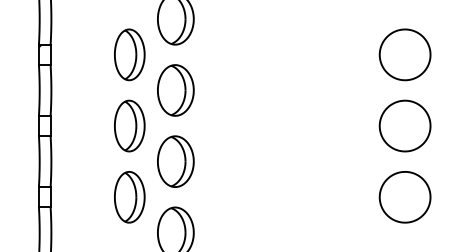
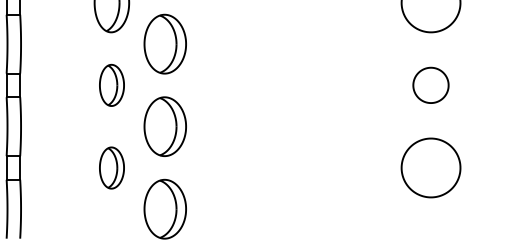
part: (129, 125) -> (111, 84), size x0.7
part: (404, 125) -> (430, 84), size x0.6
part: (129, 197) -> (111, 168), size x0.7

